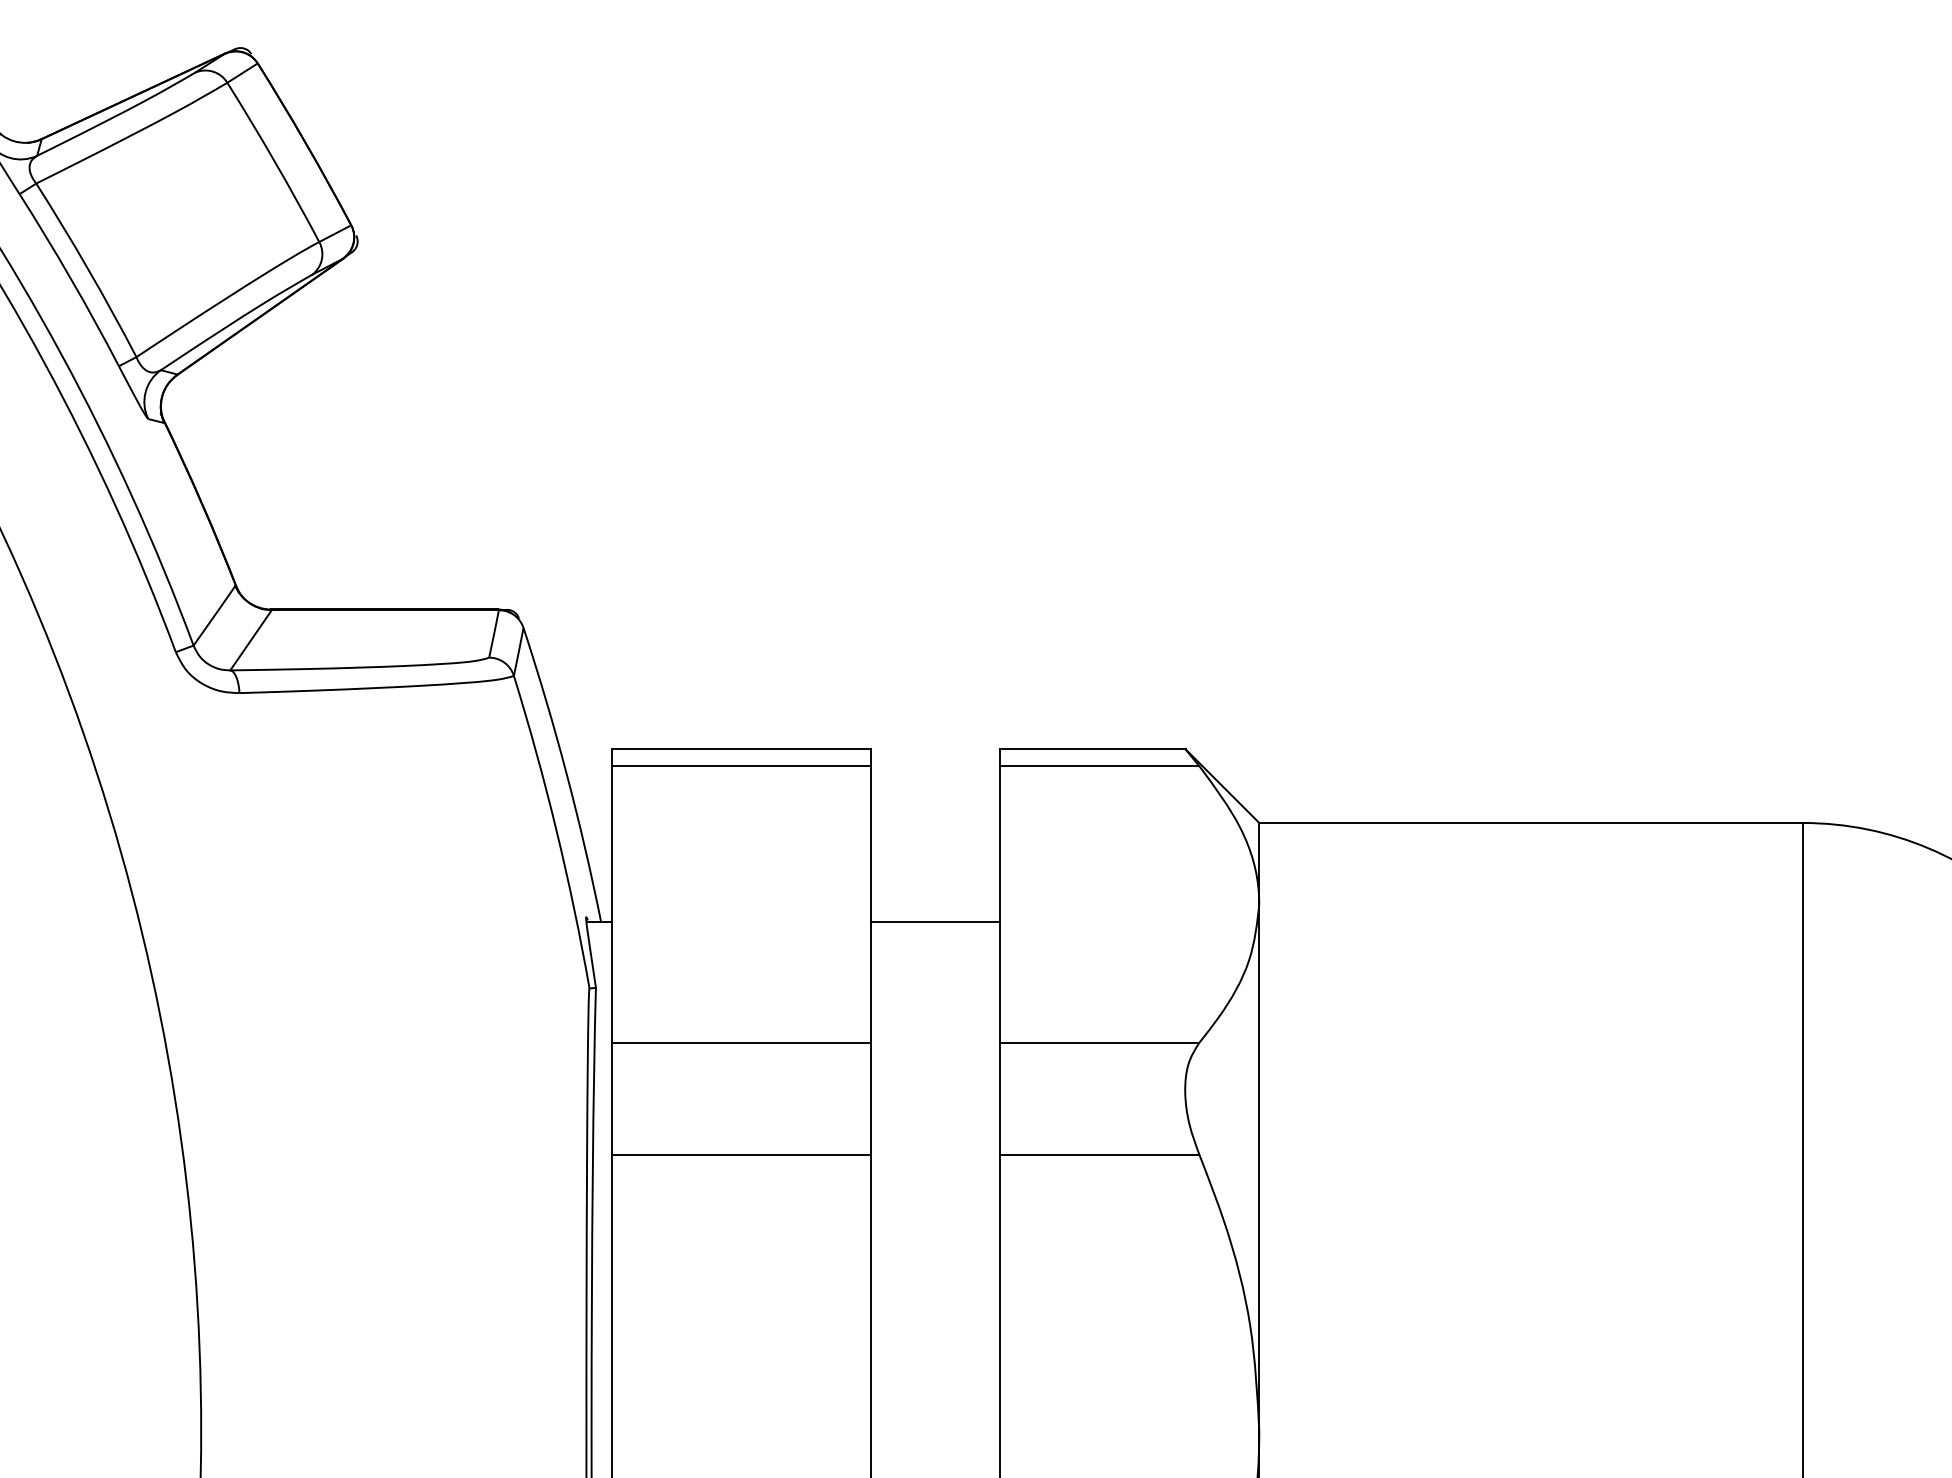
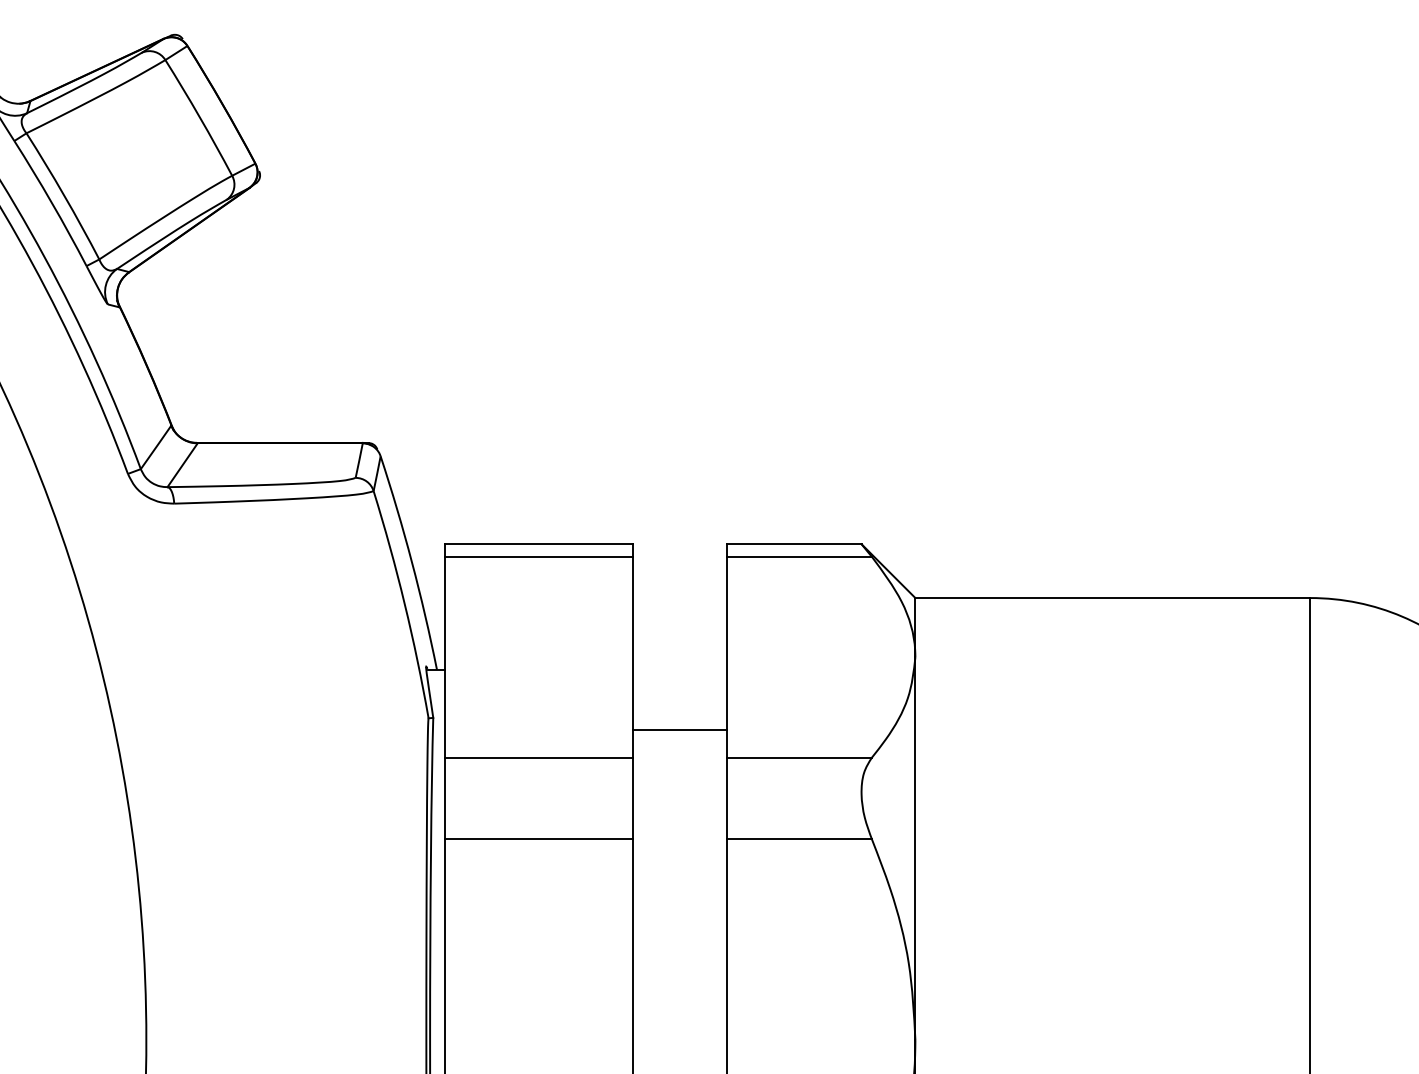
line: (935, 921) -> (680, 729), moved

